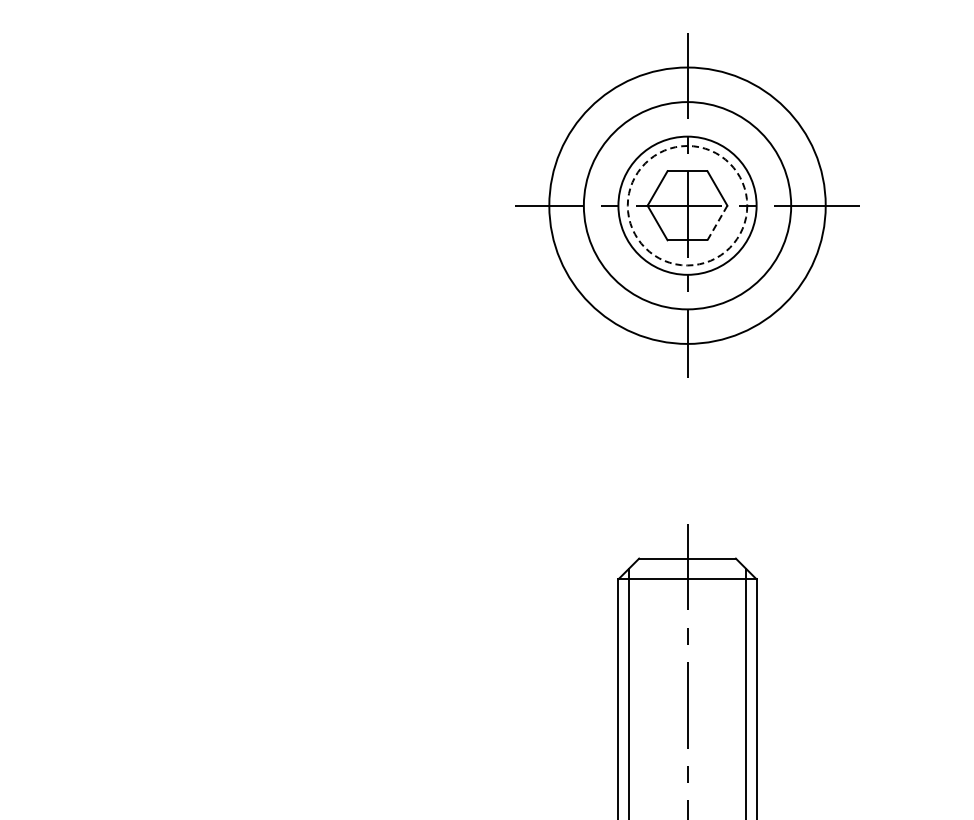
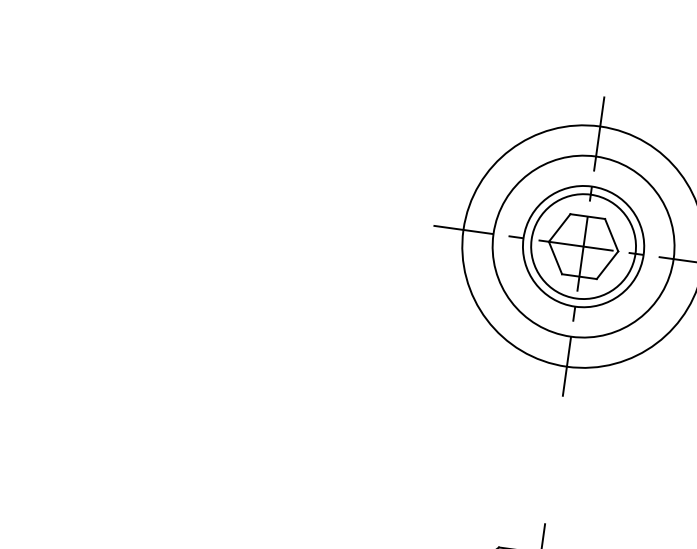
circle: (687, 205) -> (583, 246), dashed -> solid
line: (717, 223) -> (607, 265), dashed -> solid

